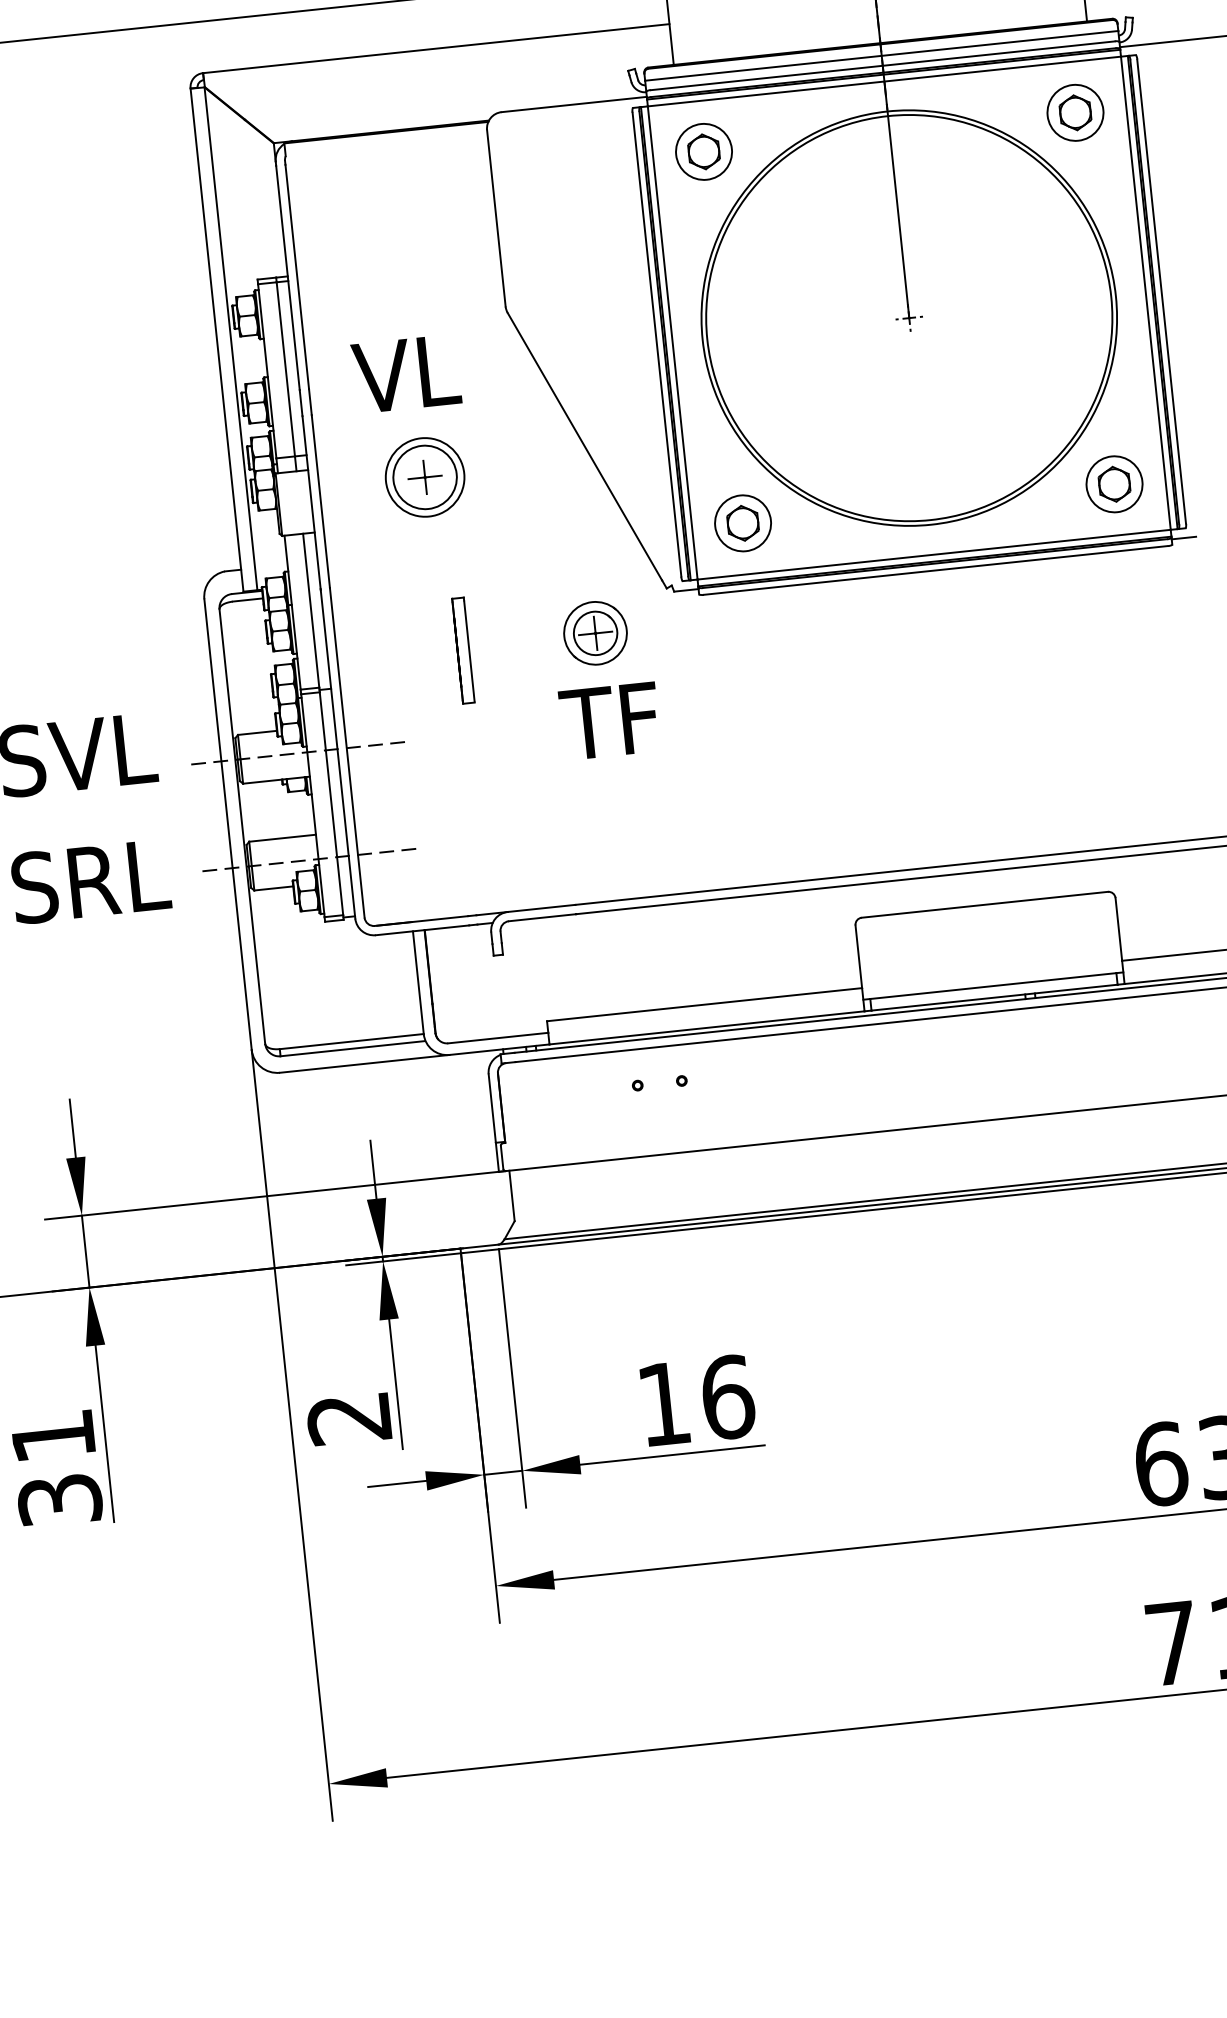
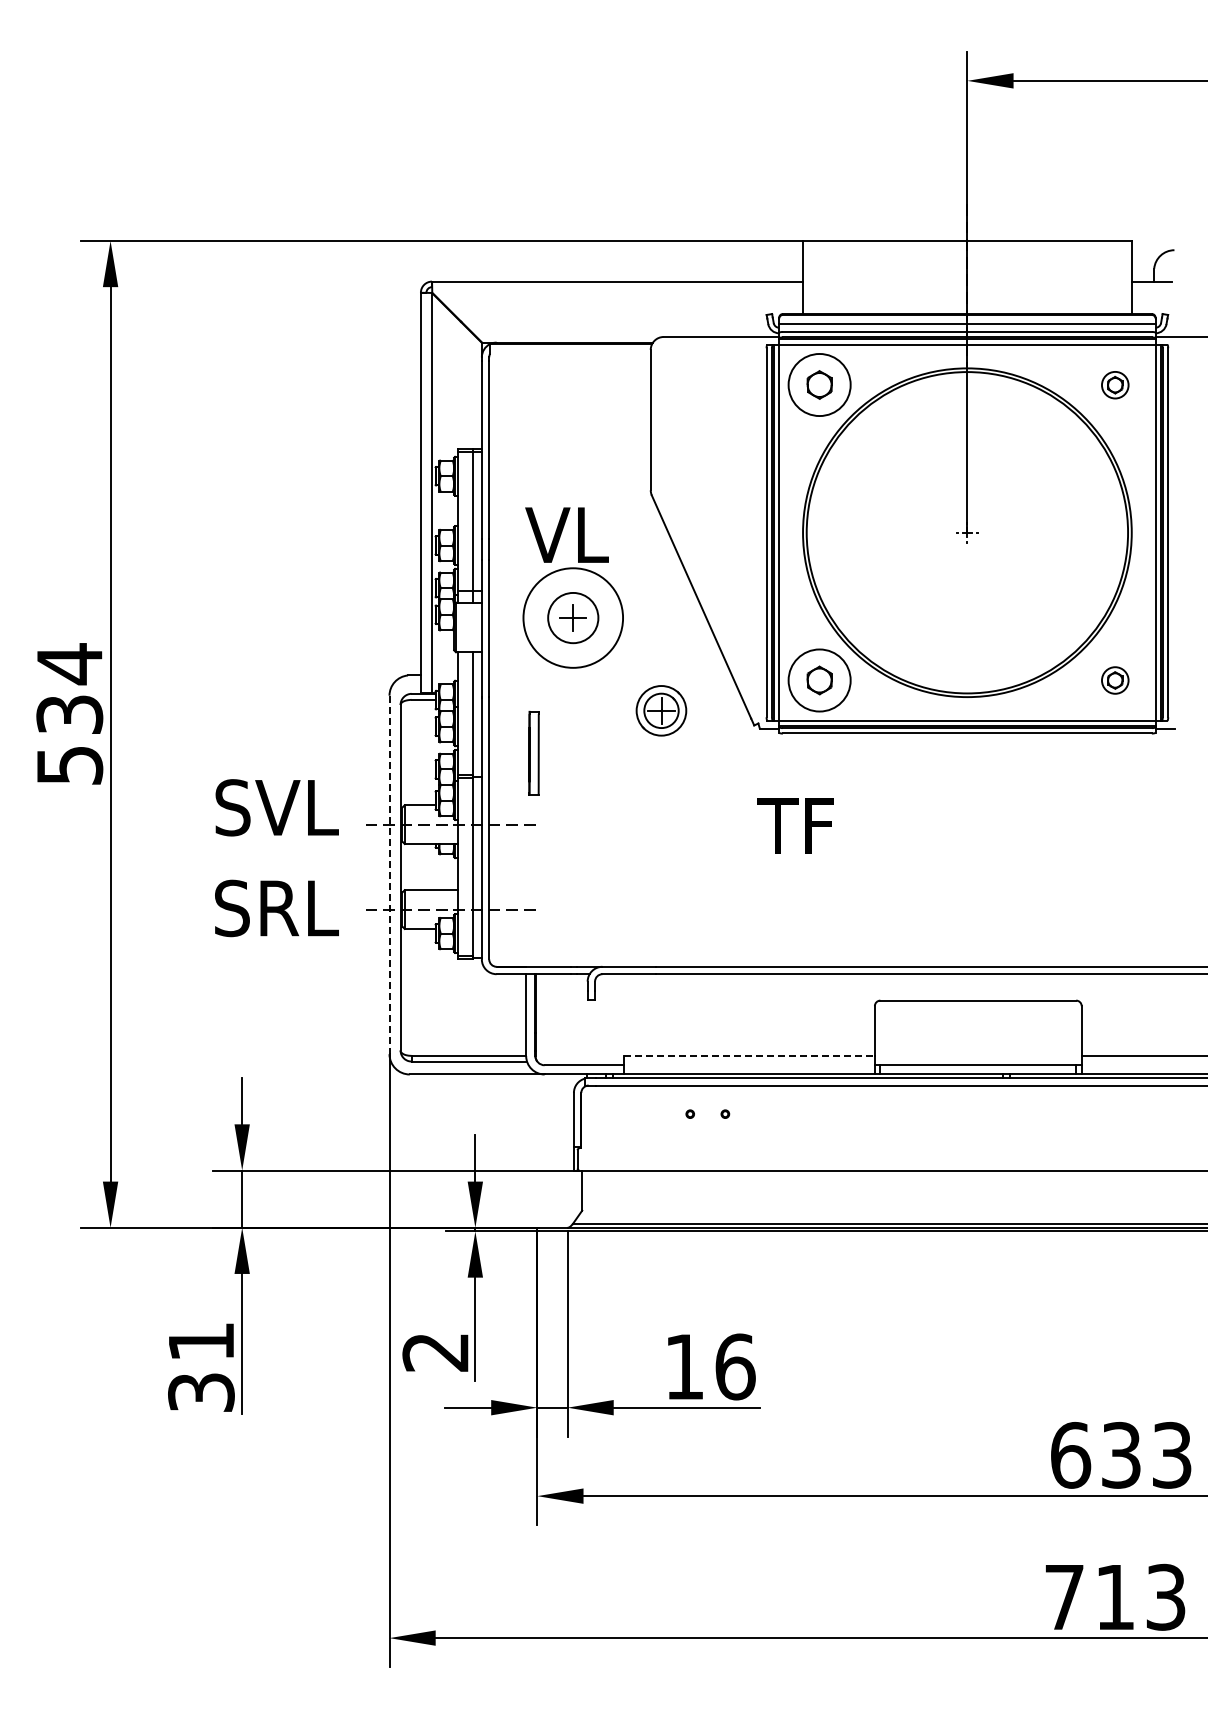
part: (1076, 113) -> (1115, 385), size x0.6
circle: (703, 151) -> (819, 384), size x1.4
circle: (425, 476) -> (573, 617), size x1.6
part: (1114, 484) -> (1115, 680), size x0.6
circle: (742, 523) -> (819, 680), size x1.4
part: (595, 632) -> (661, 710), moved
part: (462, 649) -> (533, 752), moved
text: (609, 720) -> (795, 825), moved
line: (228, 825) -> (389, 875), solid -> dashed
line: (705, 1005) -> (750, 1056), solid -> dashed

